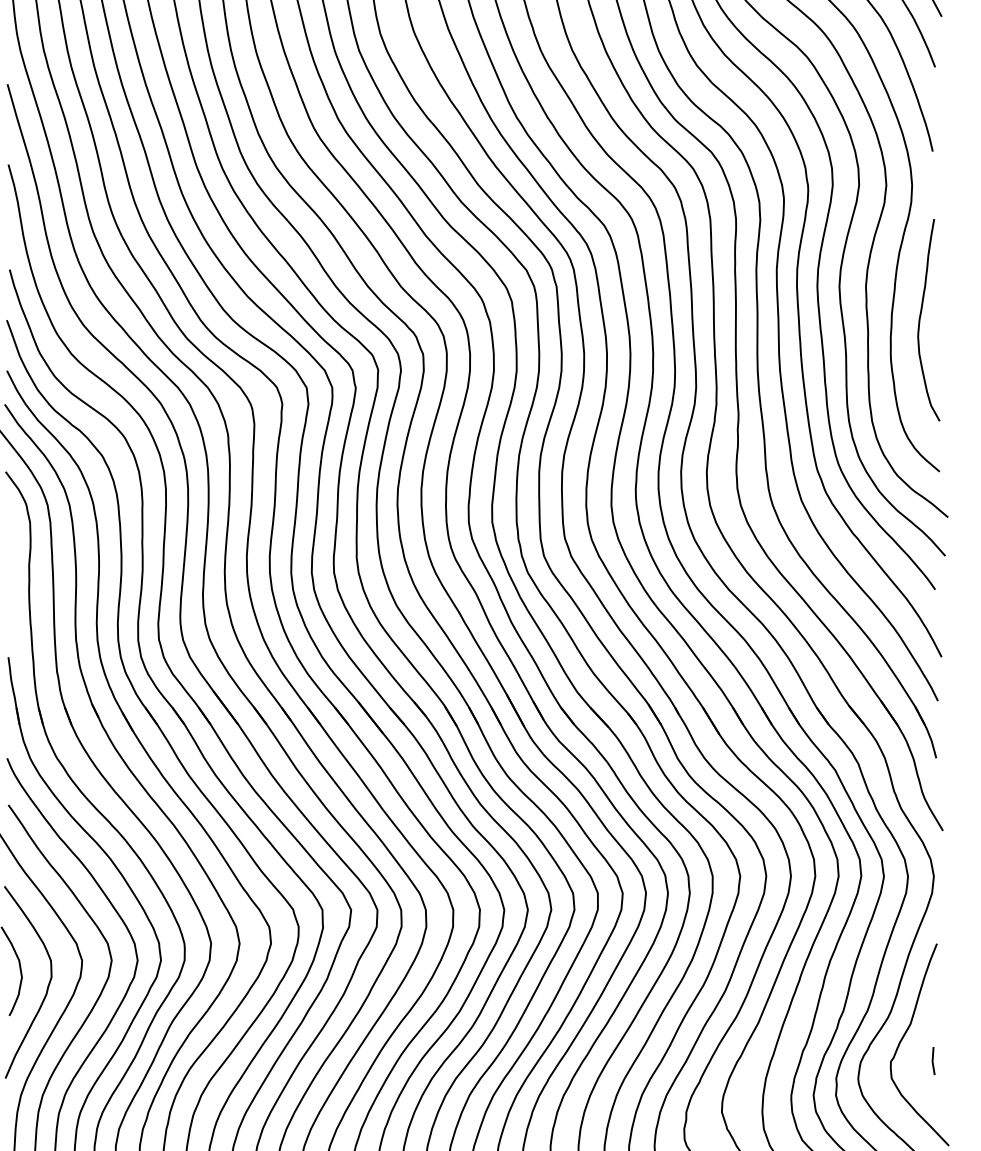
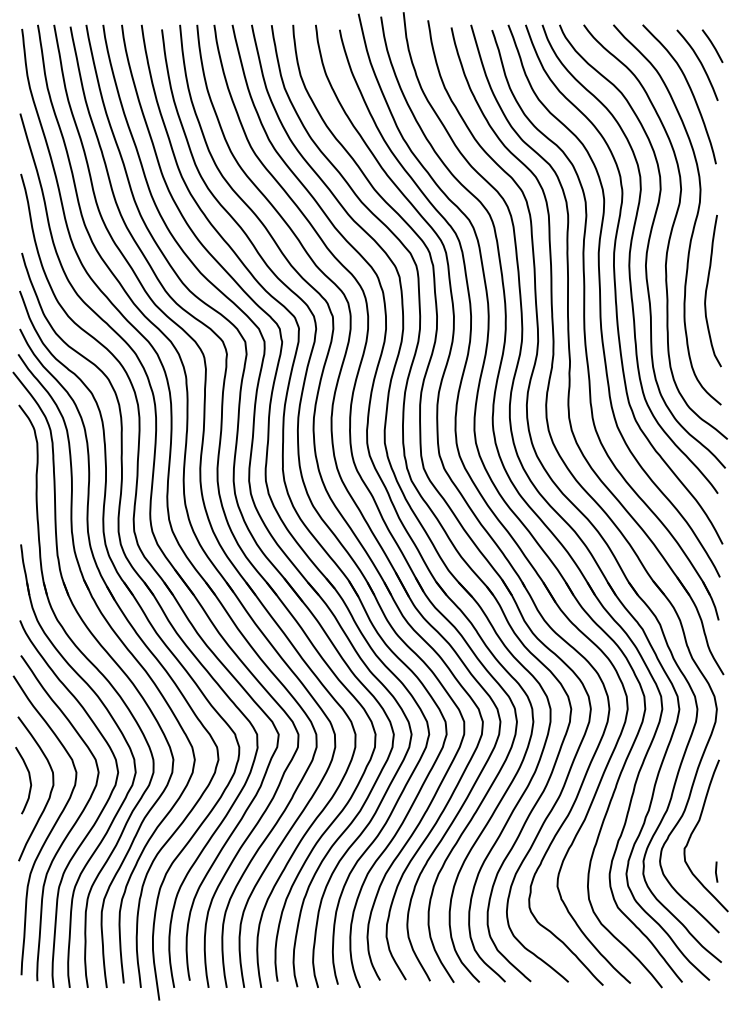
line: (933, 1060) -> (716, 871), moved

